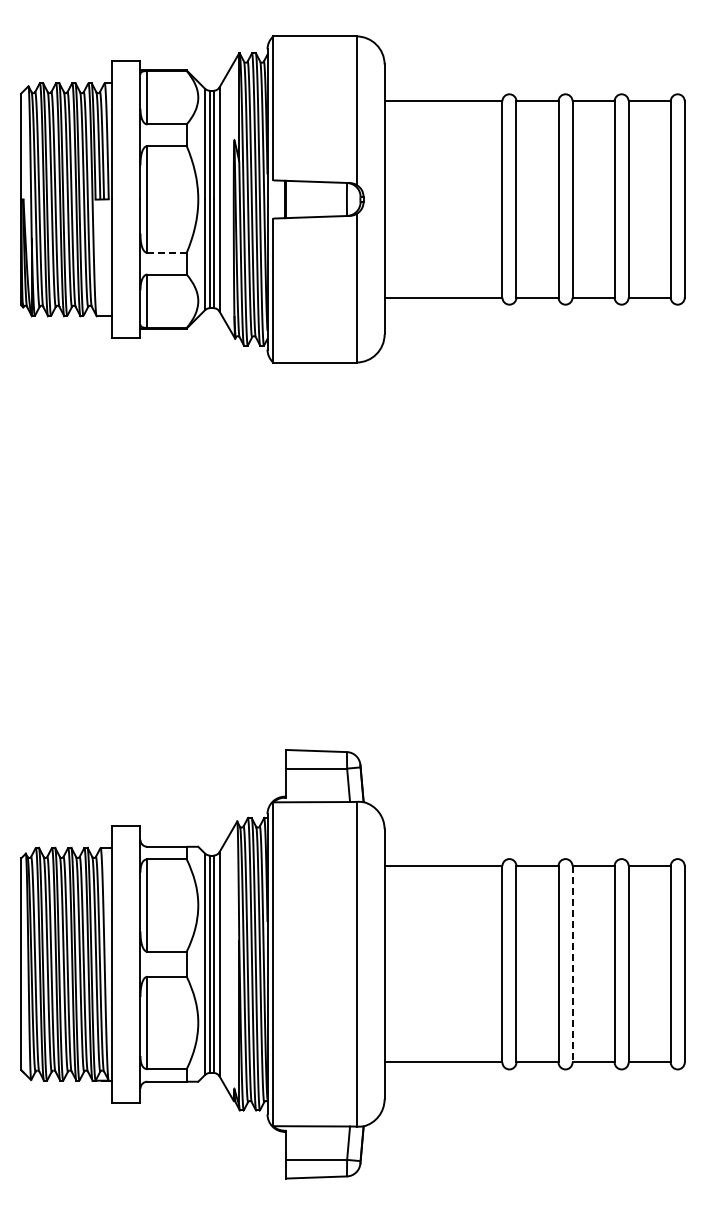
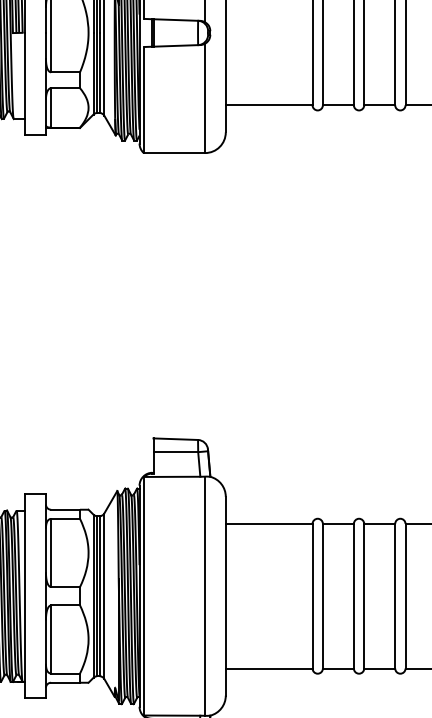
line: (167, 252) -> (65, 72), dashed -> solid
line: (572, 964) -> (364, 596), dashed -> solid

